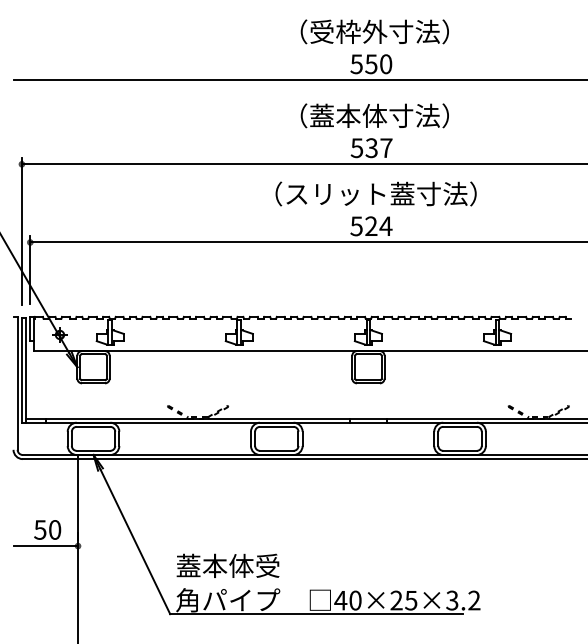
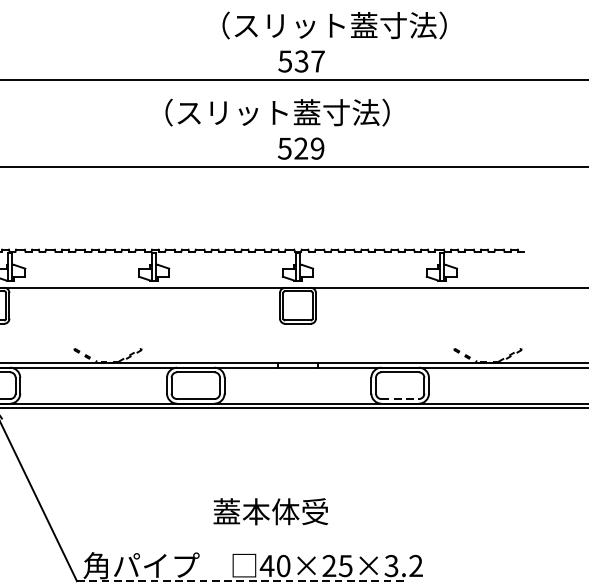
text: (405, 115) -> (339, 25), （蓋本体寸法） -> （スリット蓋寸法）
text: (375, 193) -> (276, 112), moved
text: (385, 226) -> (317, 148), 524 -> 529
line: (460, 450) -> (400, 398), solid -> dashed
text: (227, 565) -> (270, 511), moved
line: (317, 614) -> (241, 581), solid -> dashed

